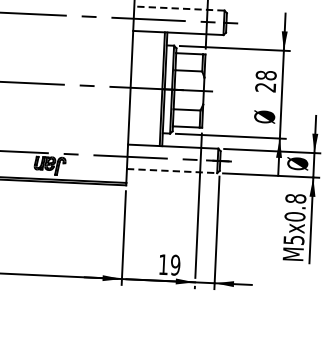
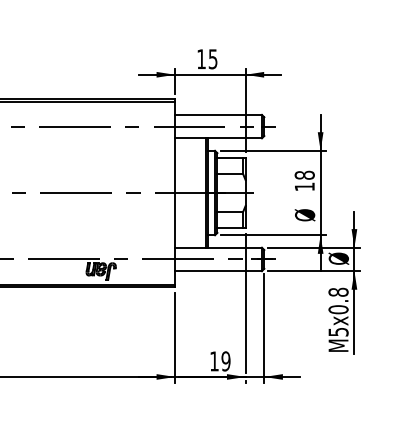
line: (179, 8) -> (218, 114), dashed -> solid
text: (265, 87) -> (304, 186), 28 -> 18
line: (173, 171) -> (219, 271), dashed -> solid

